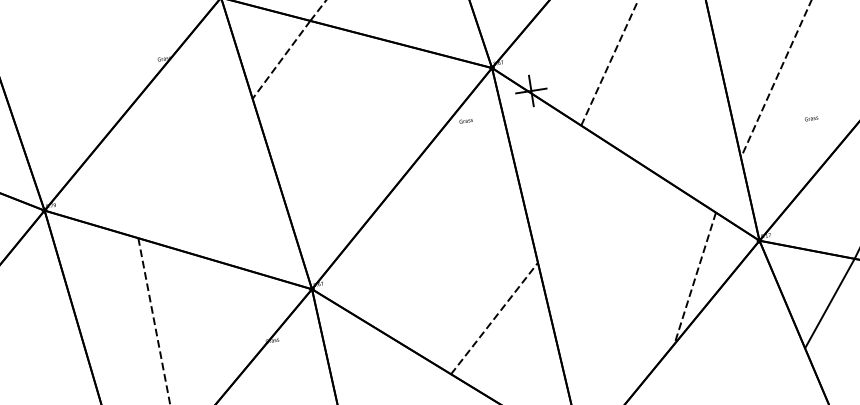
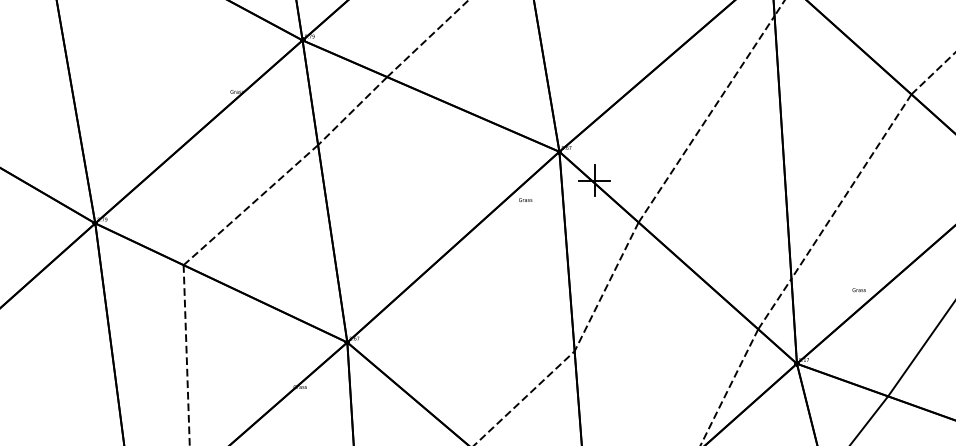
text: (810, 119) -> (858, 290), moved
line: (195, 168) -> (250, 205), added
line: (728, 184) -> (774, 303), added
line: (559, 193) -> (606, 286), added

